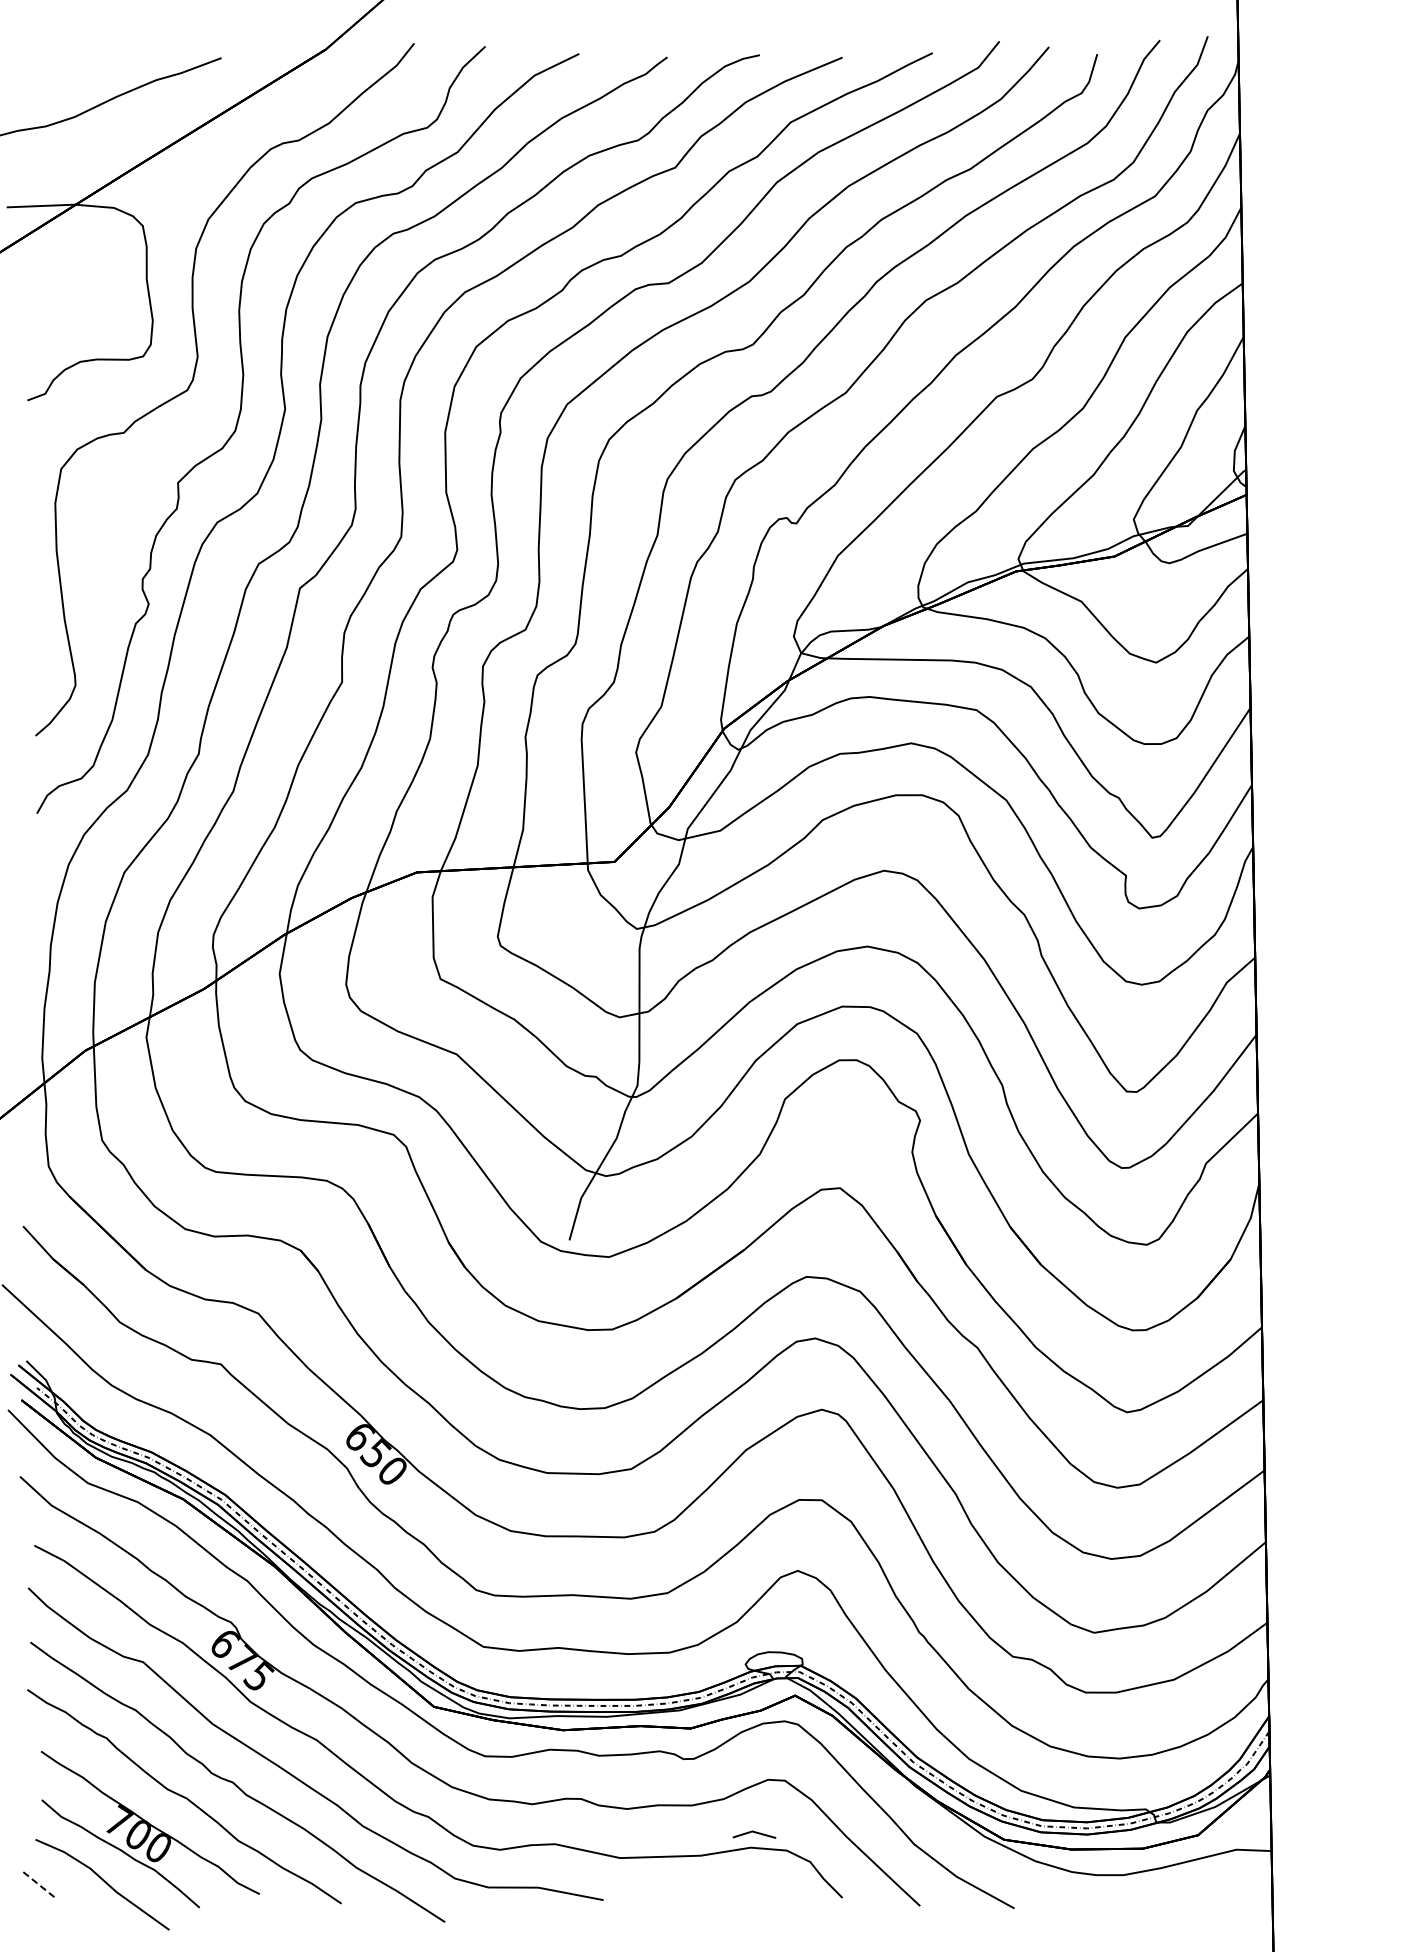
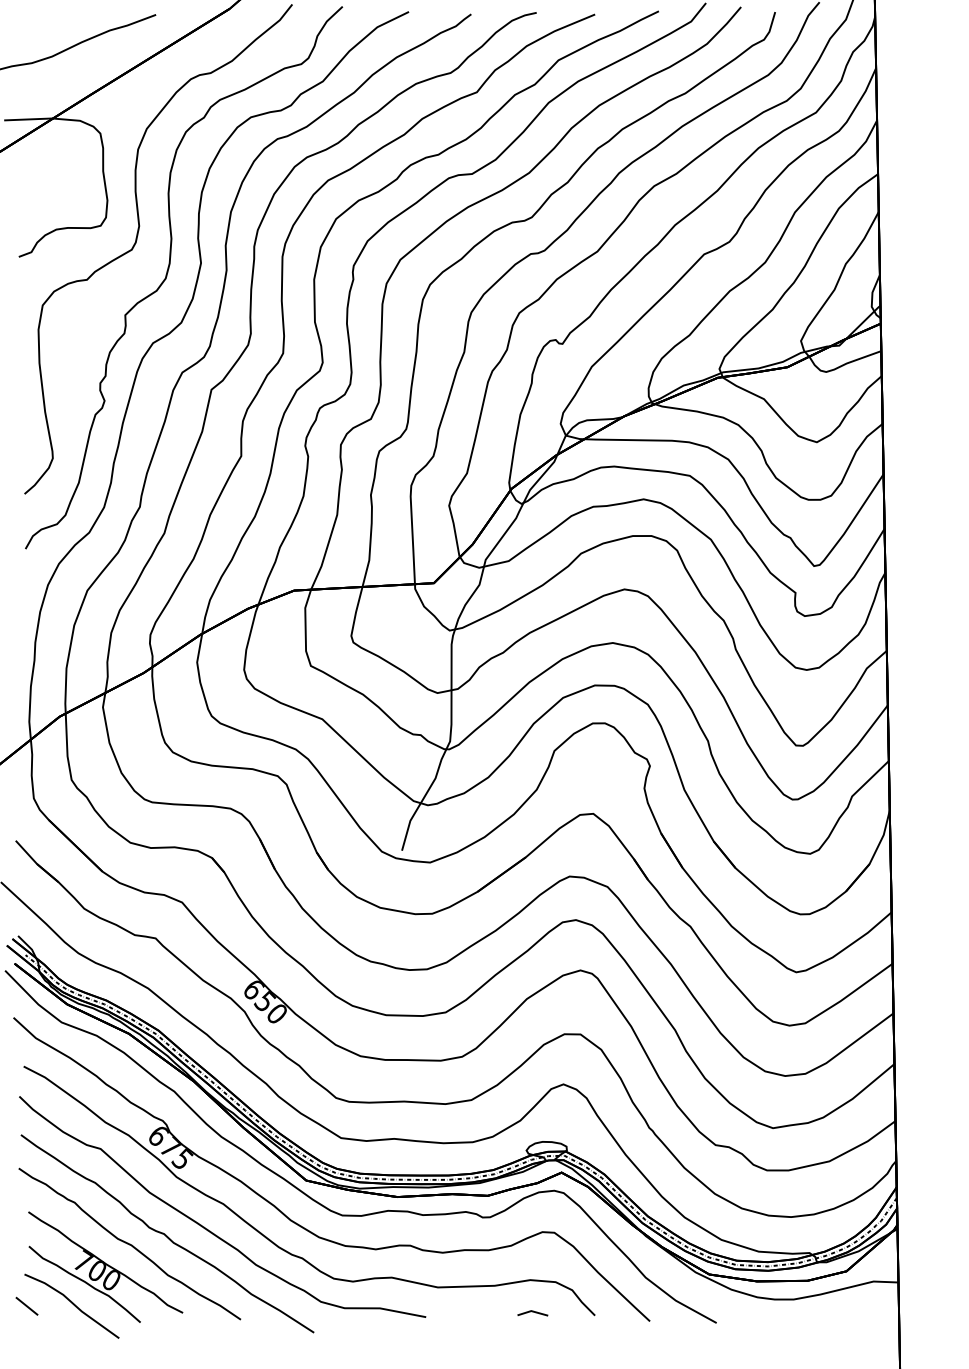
line: (755, 1833) -> (533, 1312), moved
line: (39, 1885) -> (27, 1306), dashed -> solid

